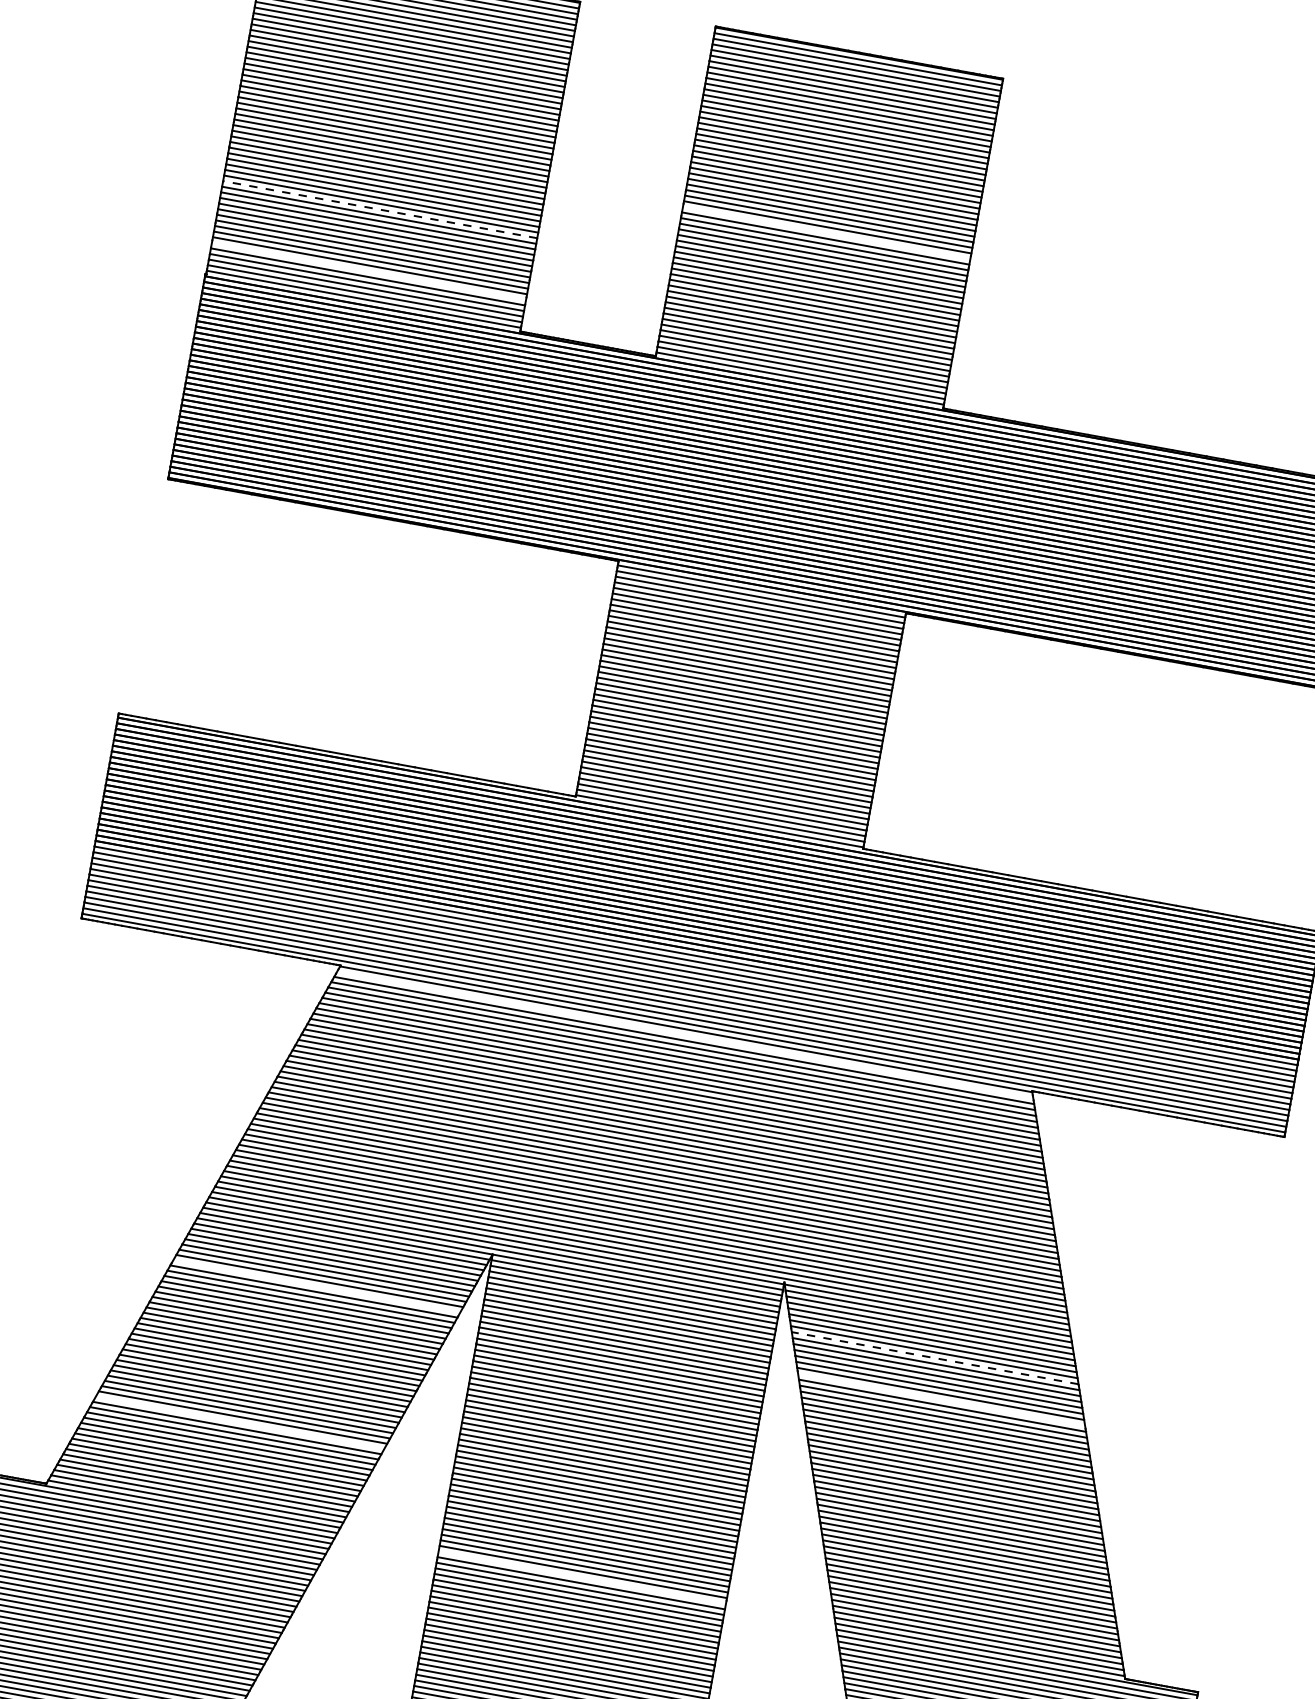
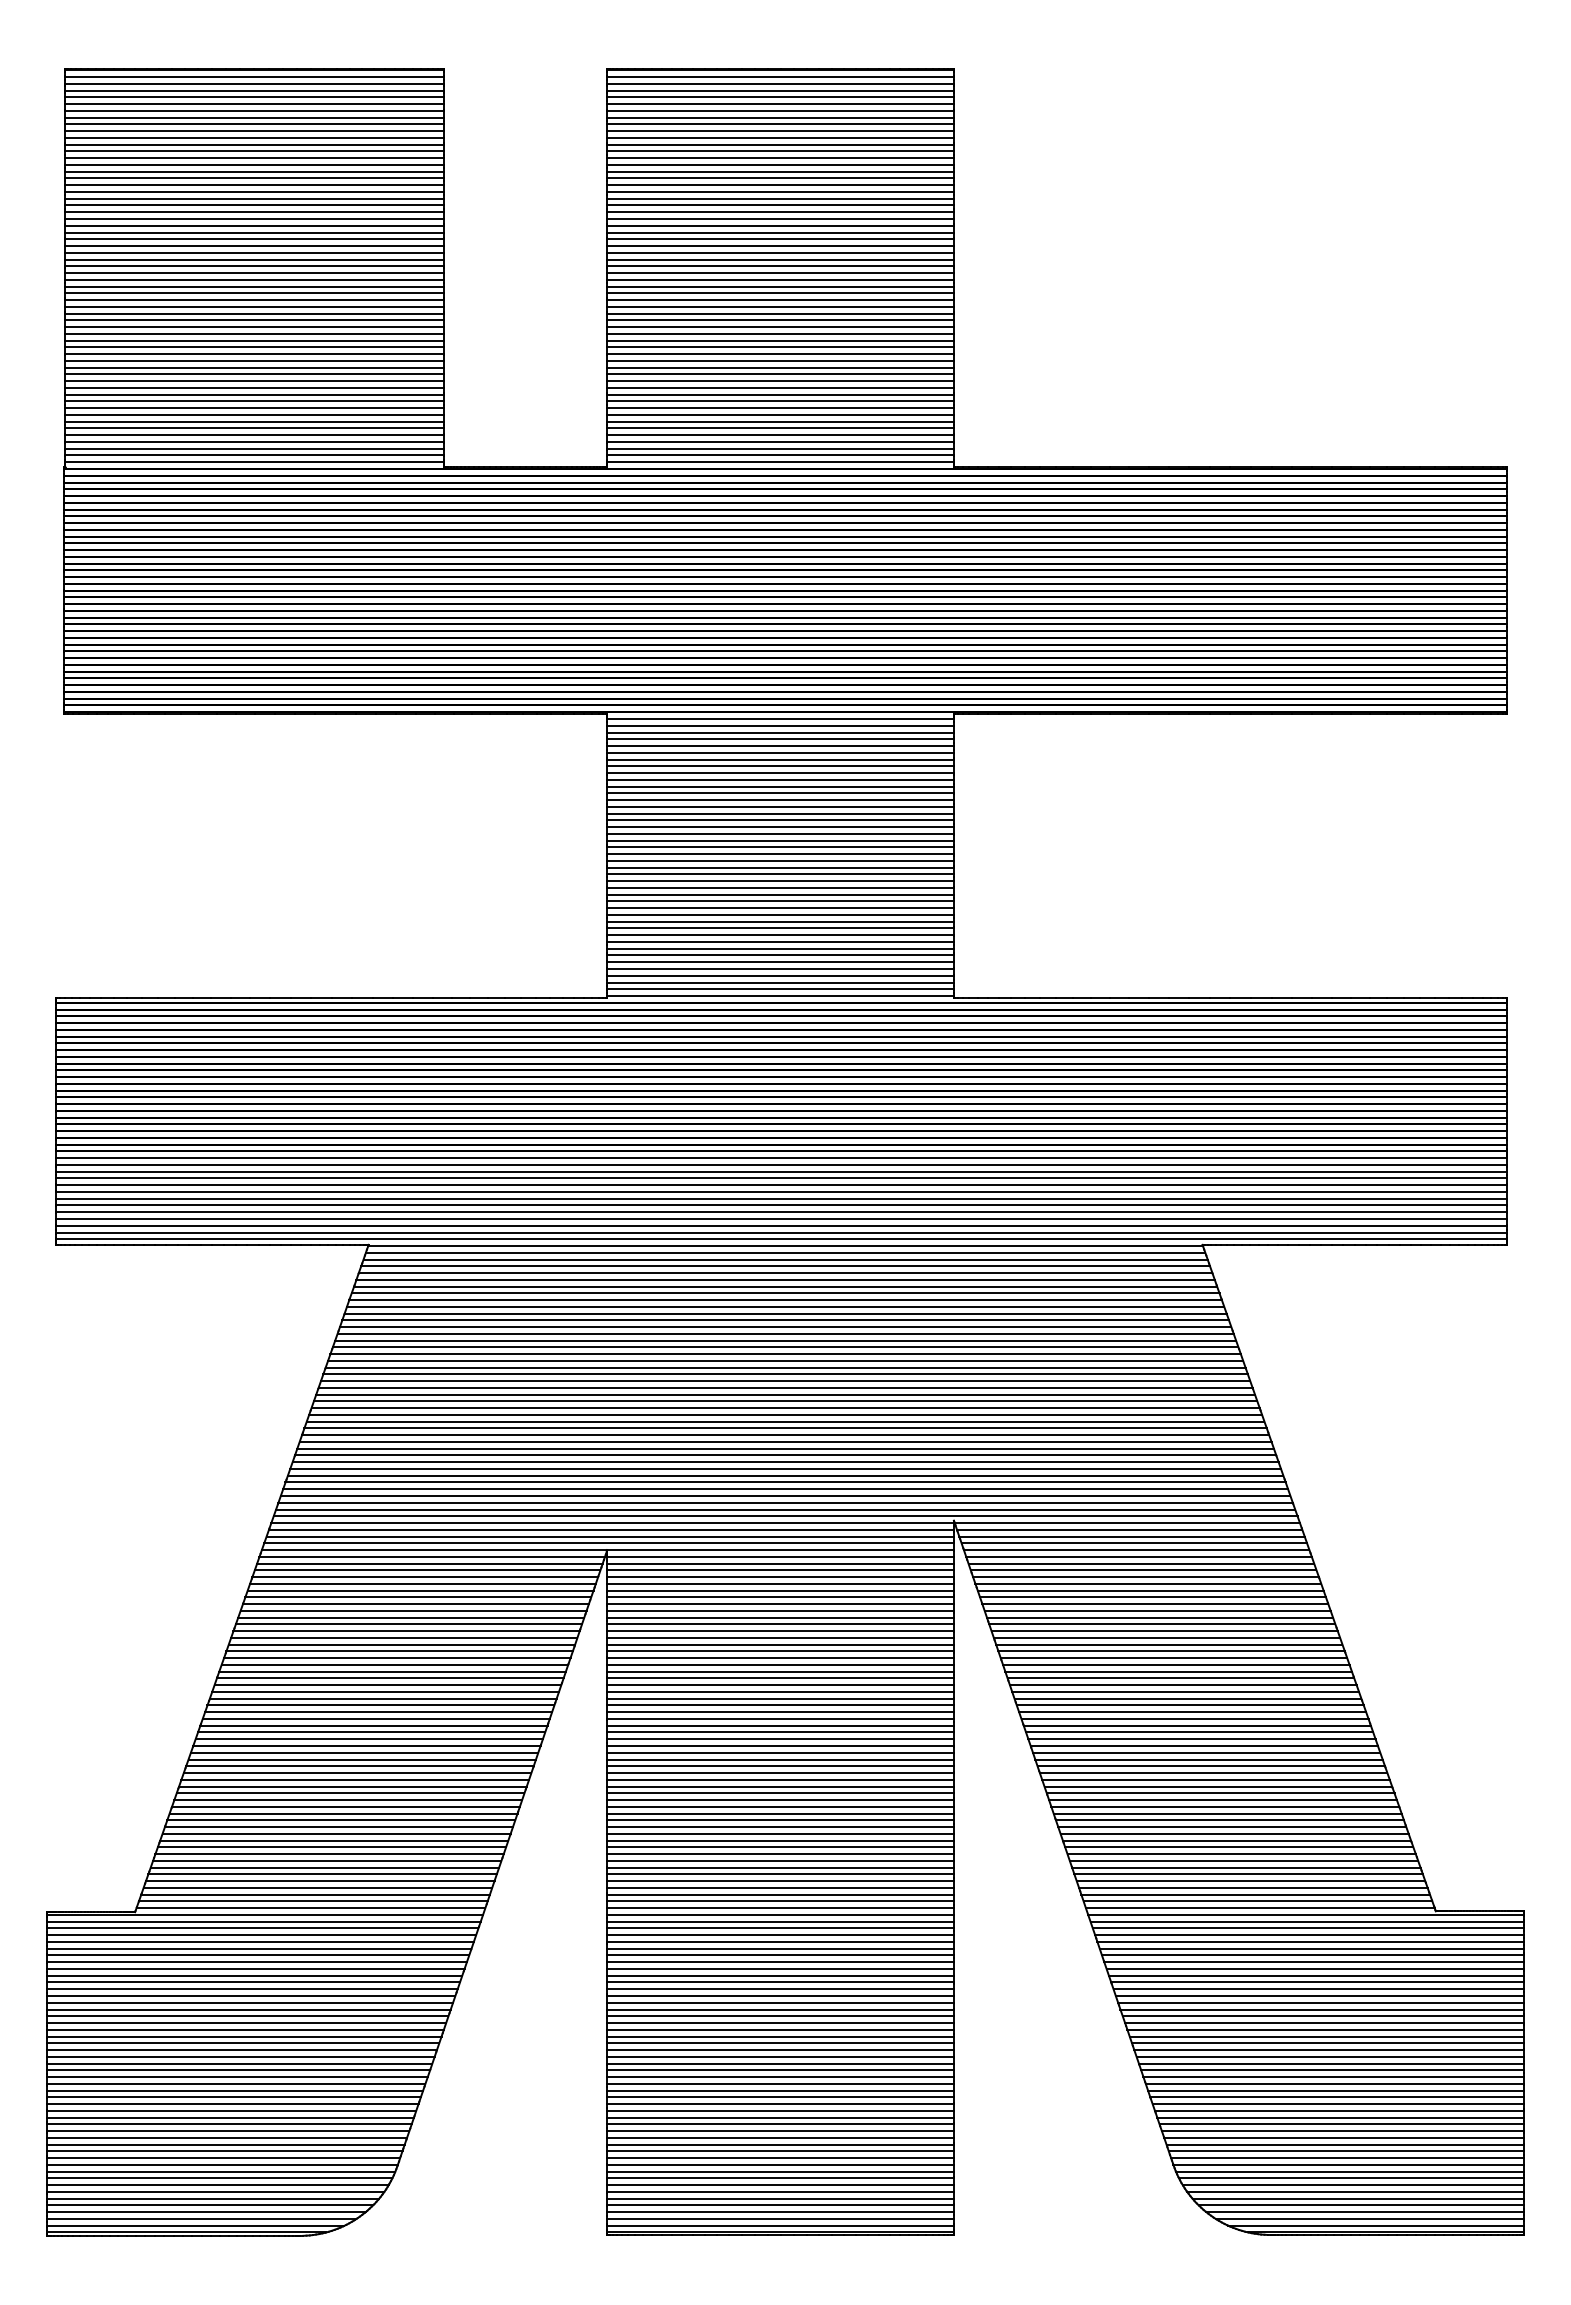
line: (379, 209) -> (253, 354), dashed -> solid
line: (826, 232) -> (780, 286), added
line: (369, 271) -> (254, 428), added
line: (685, 1034) -> (785, 1252), added
line: (316, 1286) -> (408, 1624), added
line: (935, 1358) -> (1146, 1577), dashed -> solid
line: (941, 1399) -> (1162, 1624), added
line: (240, 1423) -> (348, 1800), added
line: (582, 1577) -> (780, 1908), added

